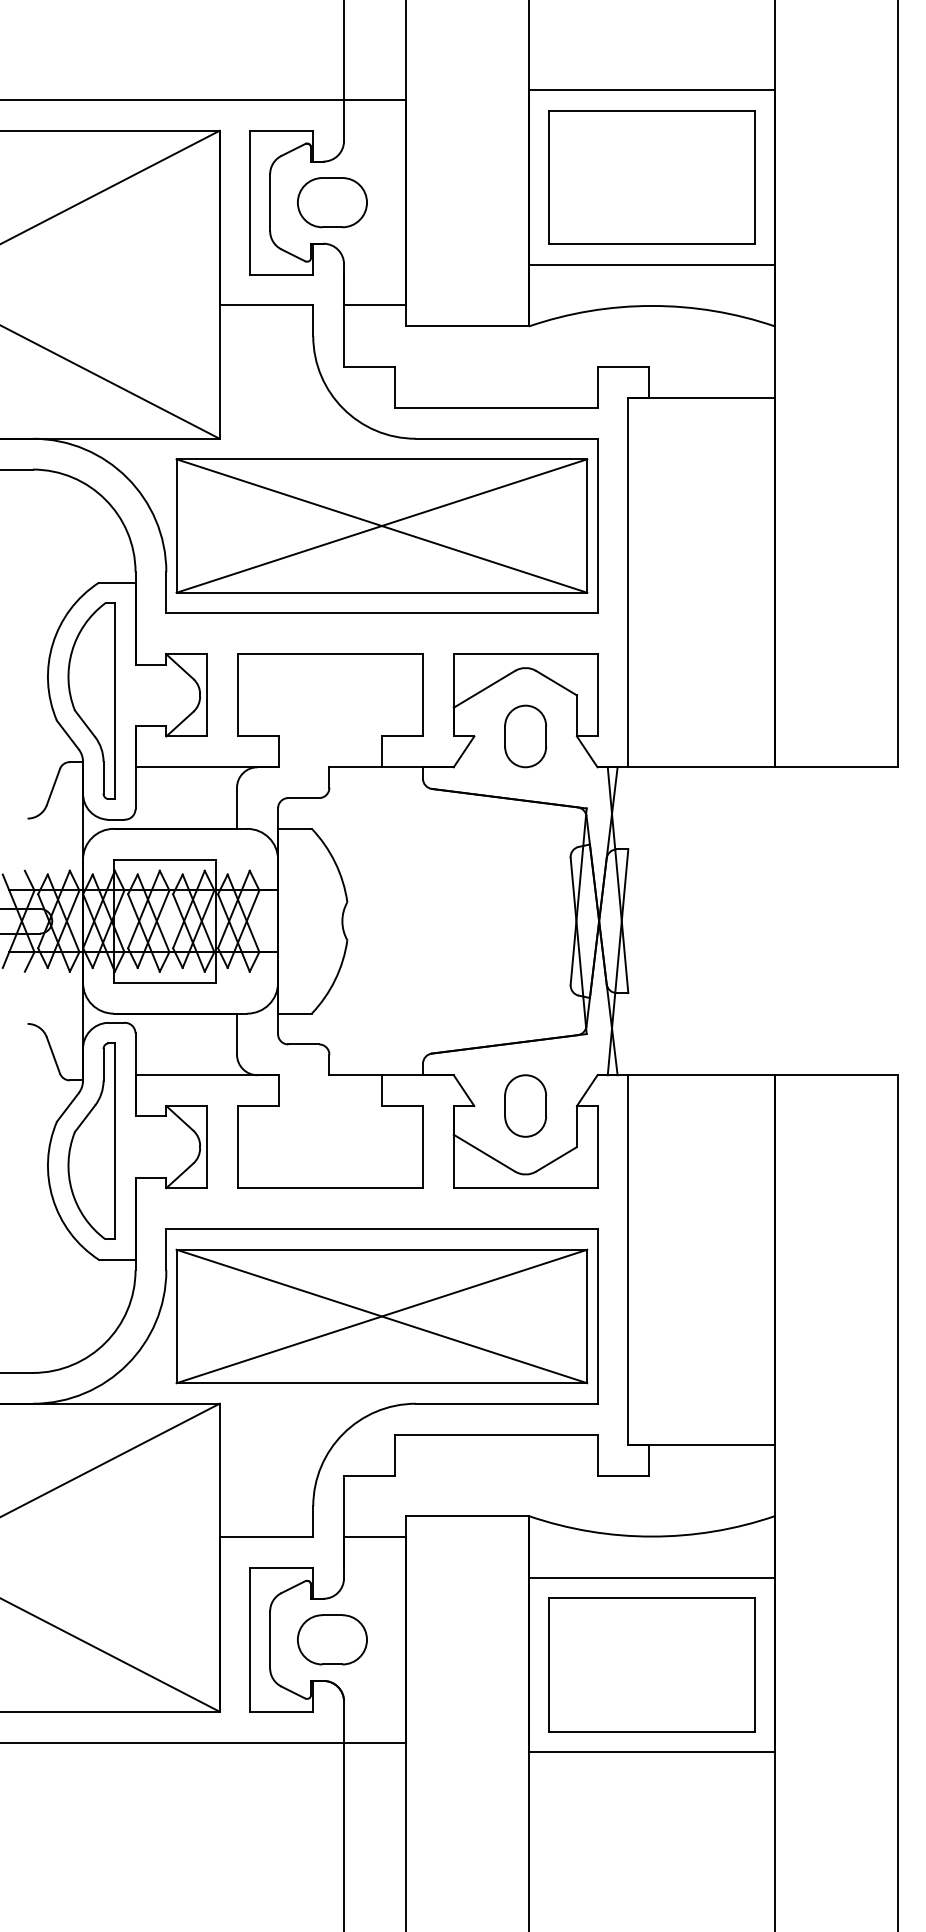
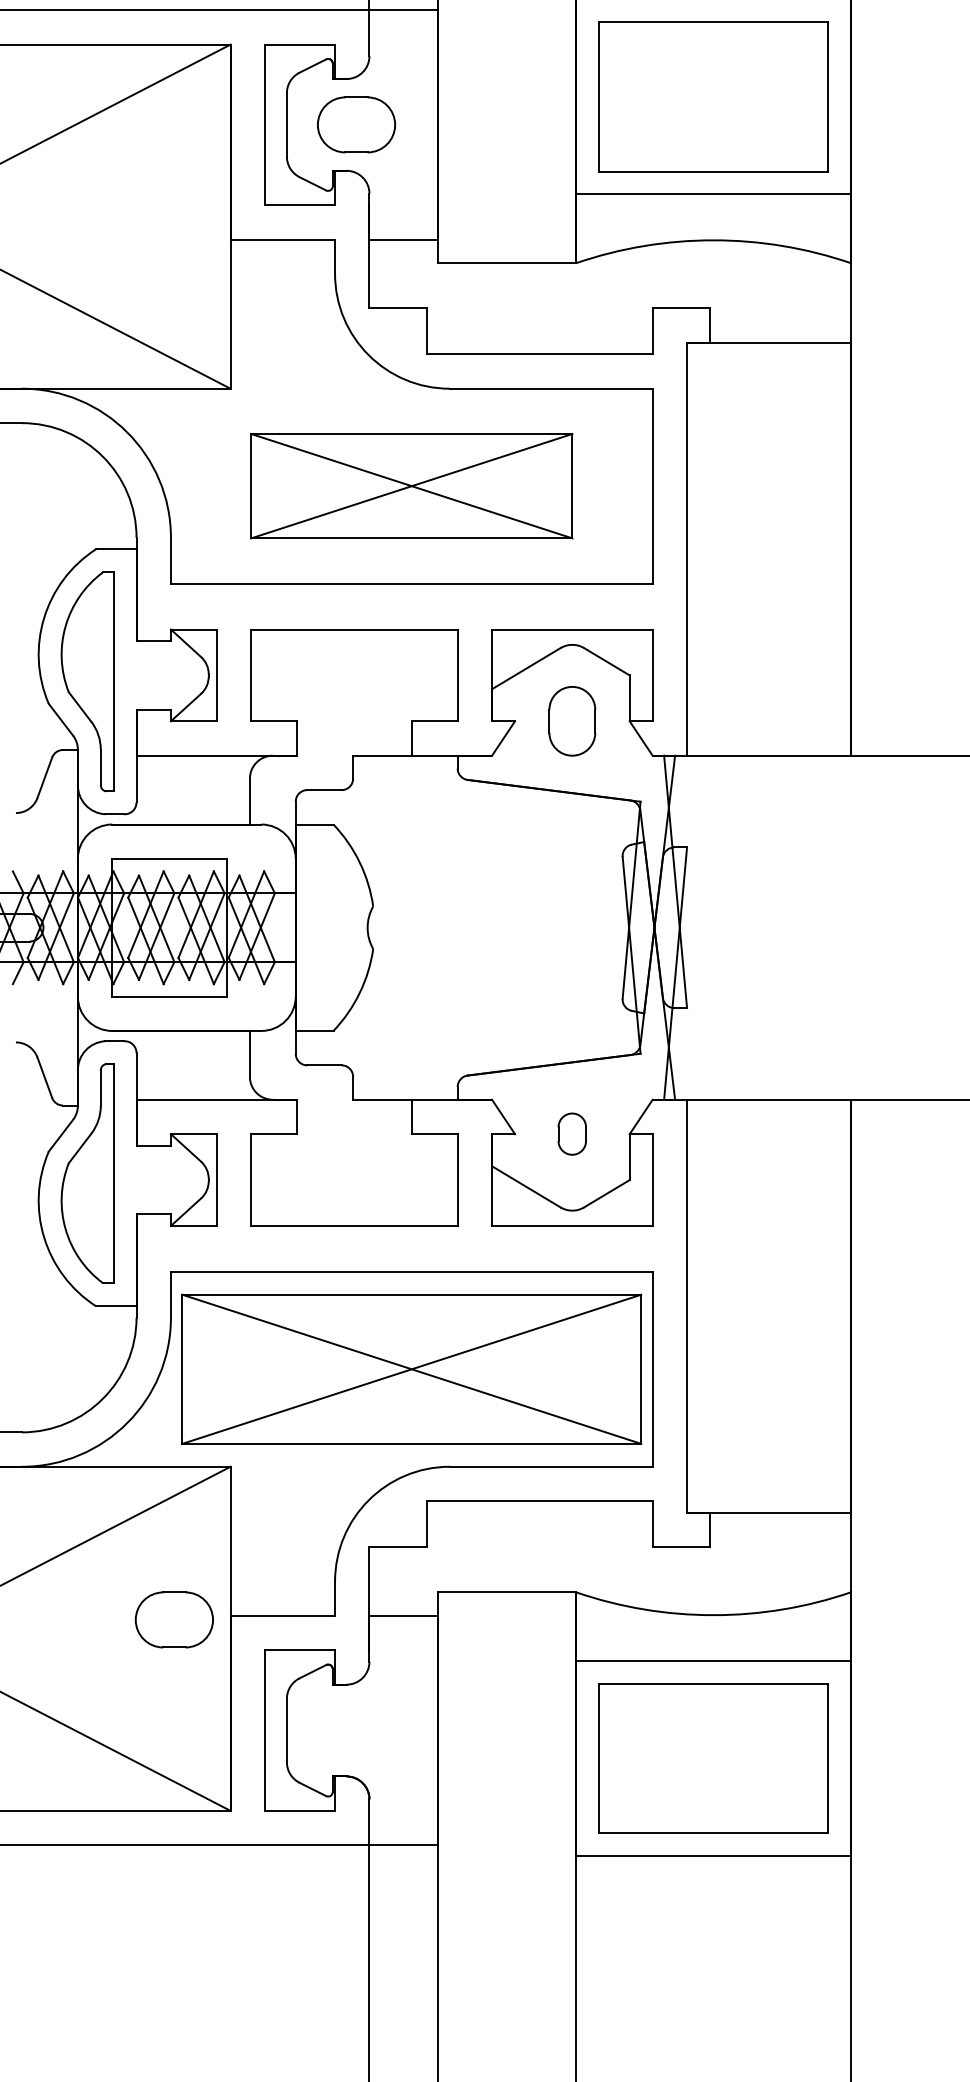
part: (381, 525) -> (411, 485), size x0.7
part: (525, 1105) -> (572, 1133), size x0.6
part: (332, 1639) -> (174, 1619), moved

